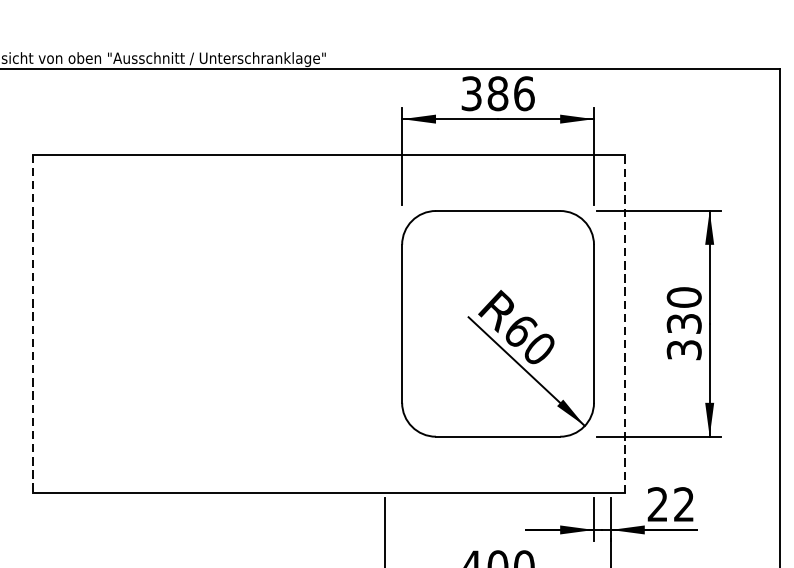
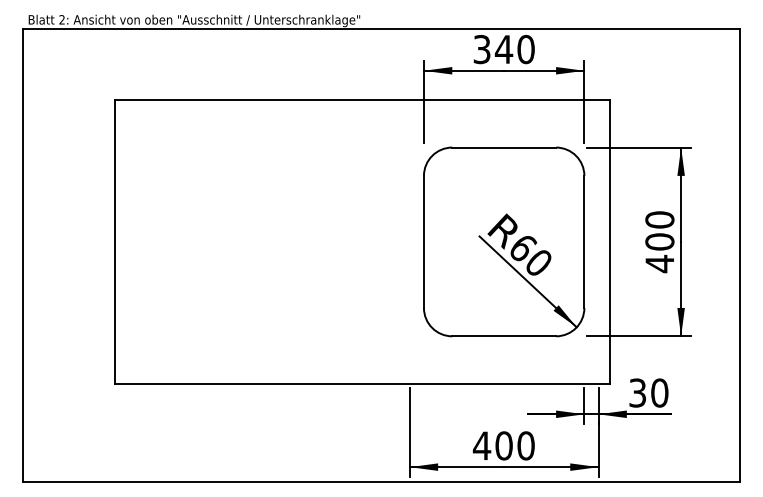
text: (510, 93) -> (514, 49), 386 -> 340
line: (32, 323) -> (114, 241), dashed -> solid
line: (625, 323) -> (610, 241), dashed -> solid
text: (683, 337) -> (659, 253), 330 -> 400
text: (670, 503) -> (648, 392), 22 -> 30

